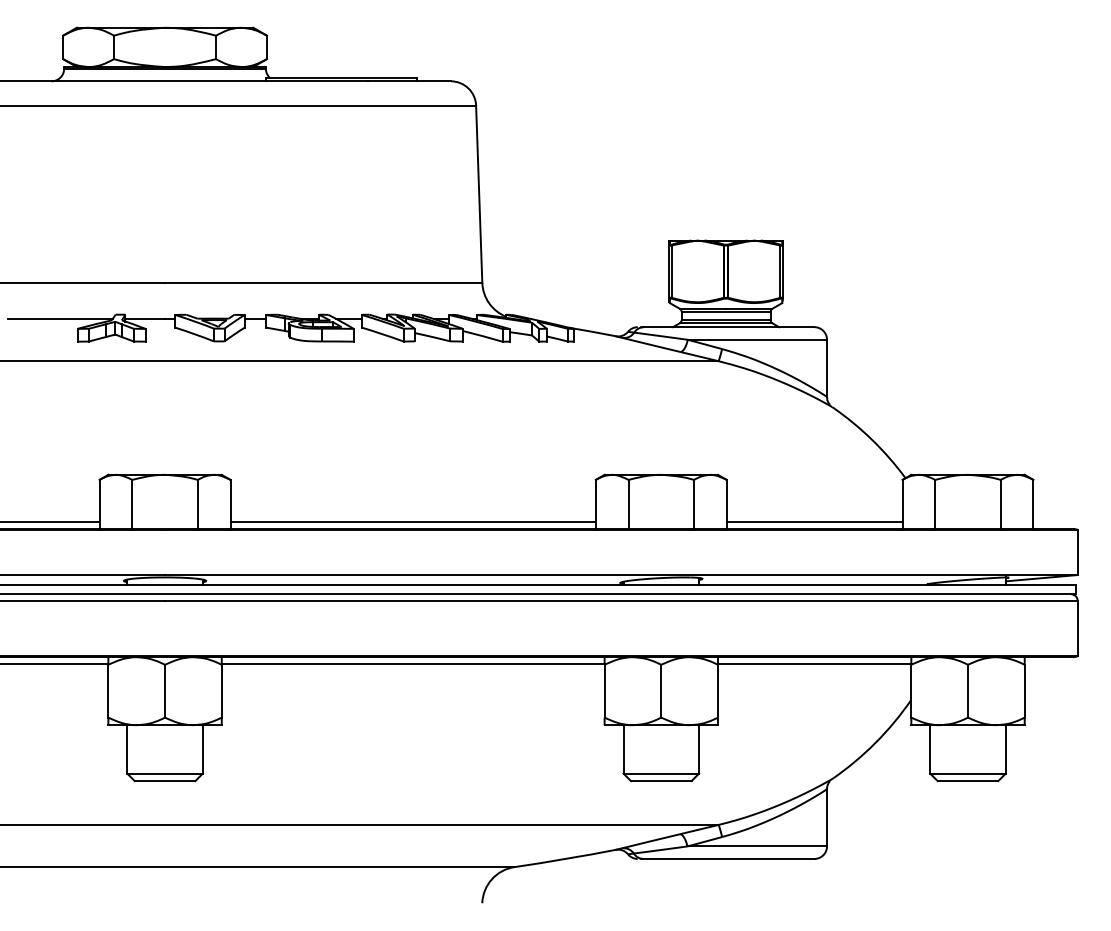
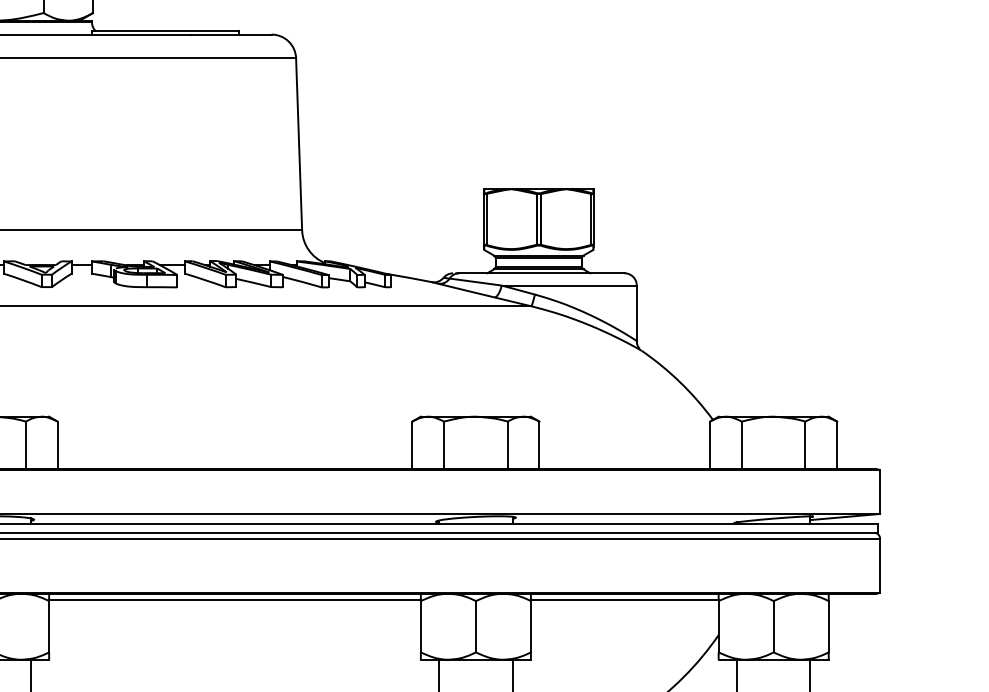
line: (412, 522) -> (234, 462), removed
line: (814, 522) -> (624, 462), removed

